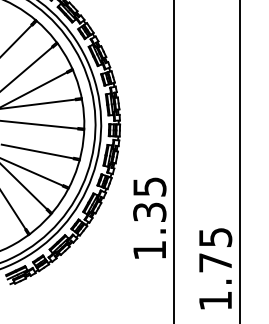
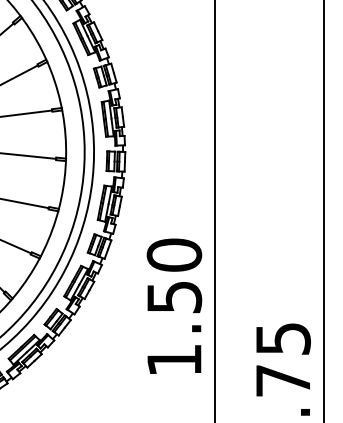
text: (149, 199) -> (173, 275), 1.35 -> 1.50

